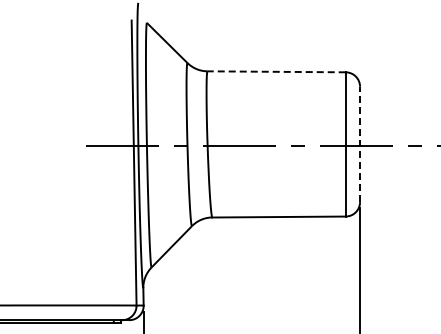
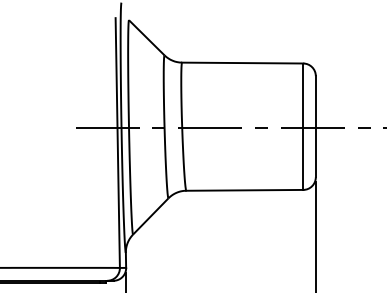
line: (276, 71) -> (242, 62), dashed -> solid
line: (360, 144) -> (316, 126), dashed -> solid

